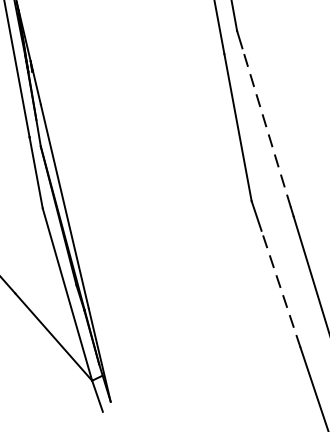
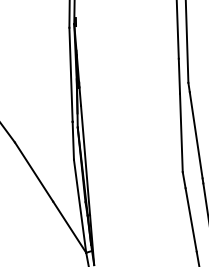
line: (267, 128) -> (196, 135), dashed -> solid
line: (281, 288) -> (191, 219), dashed -> solid

